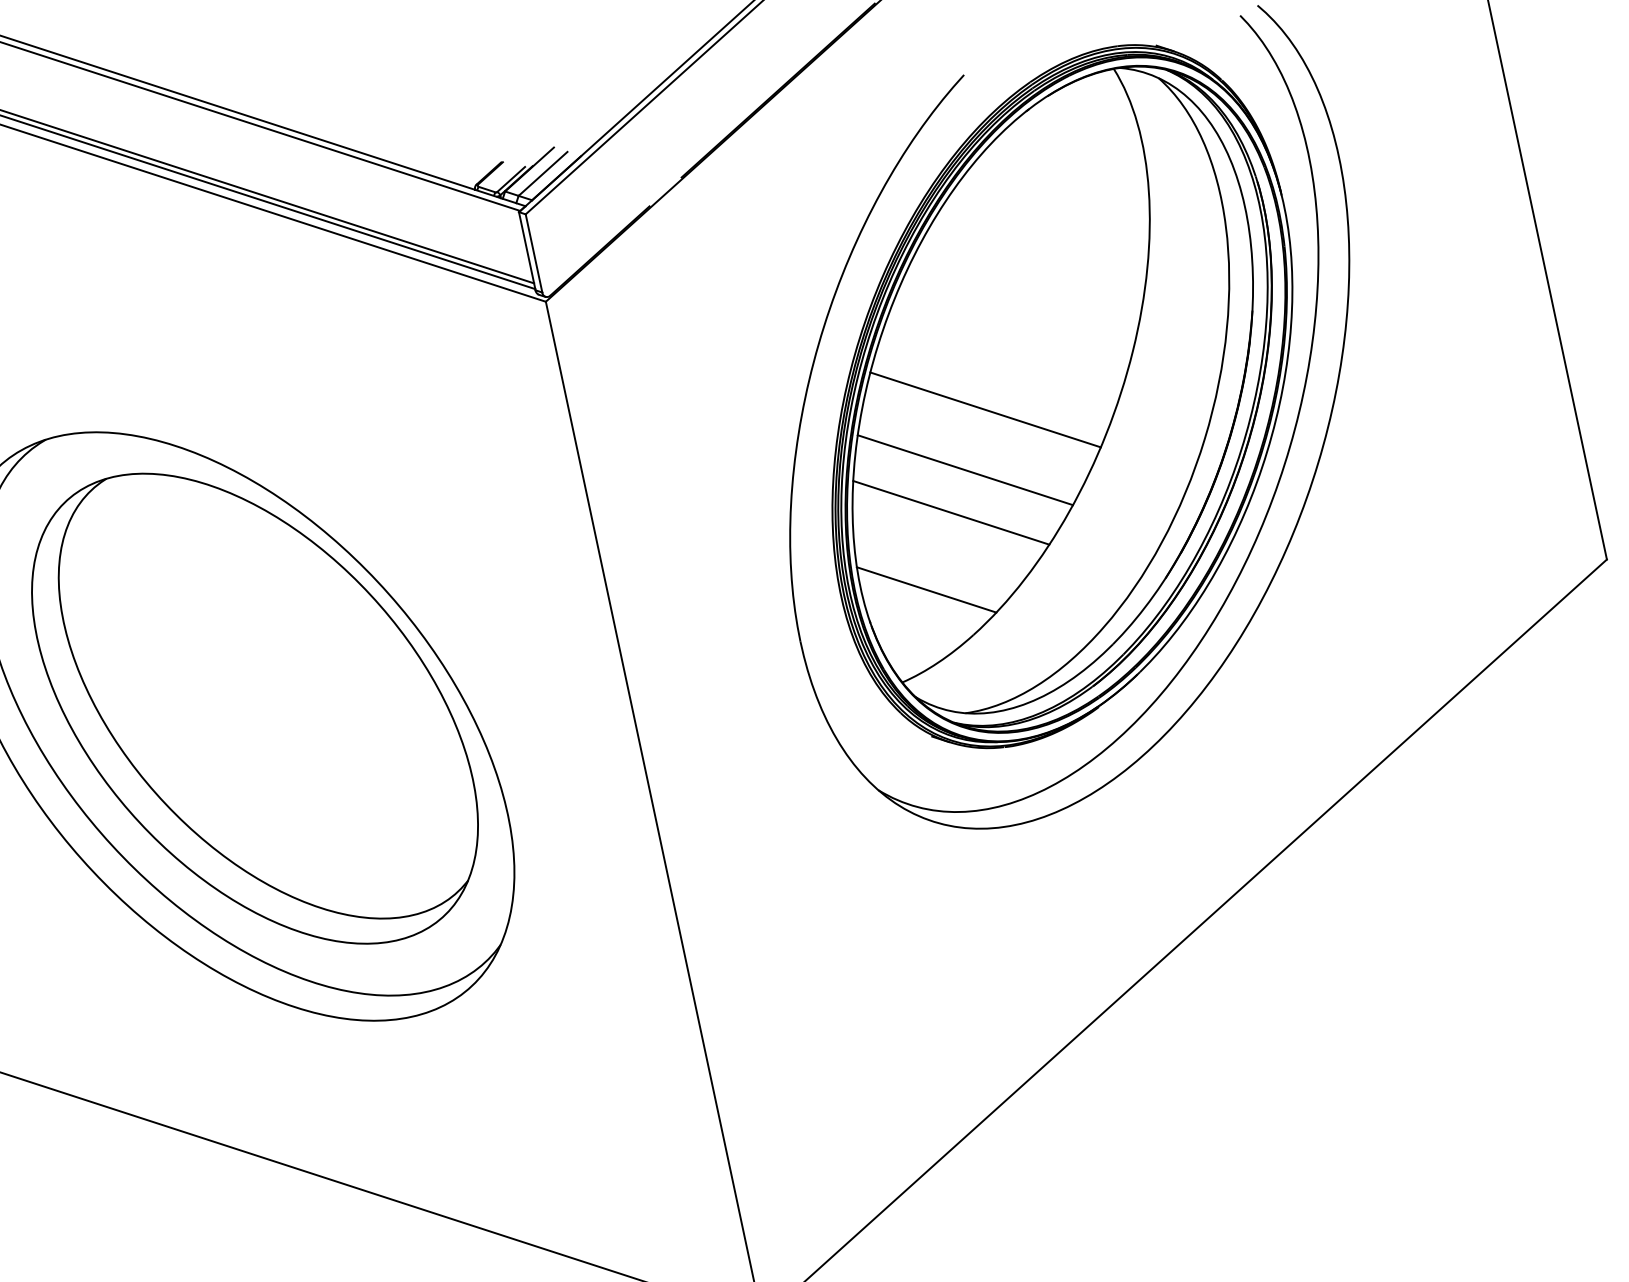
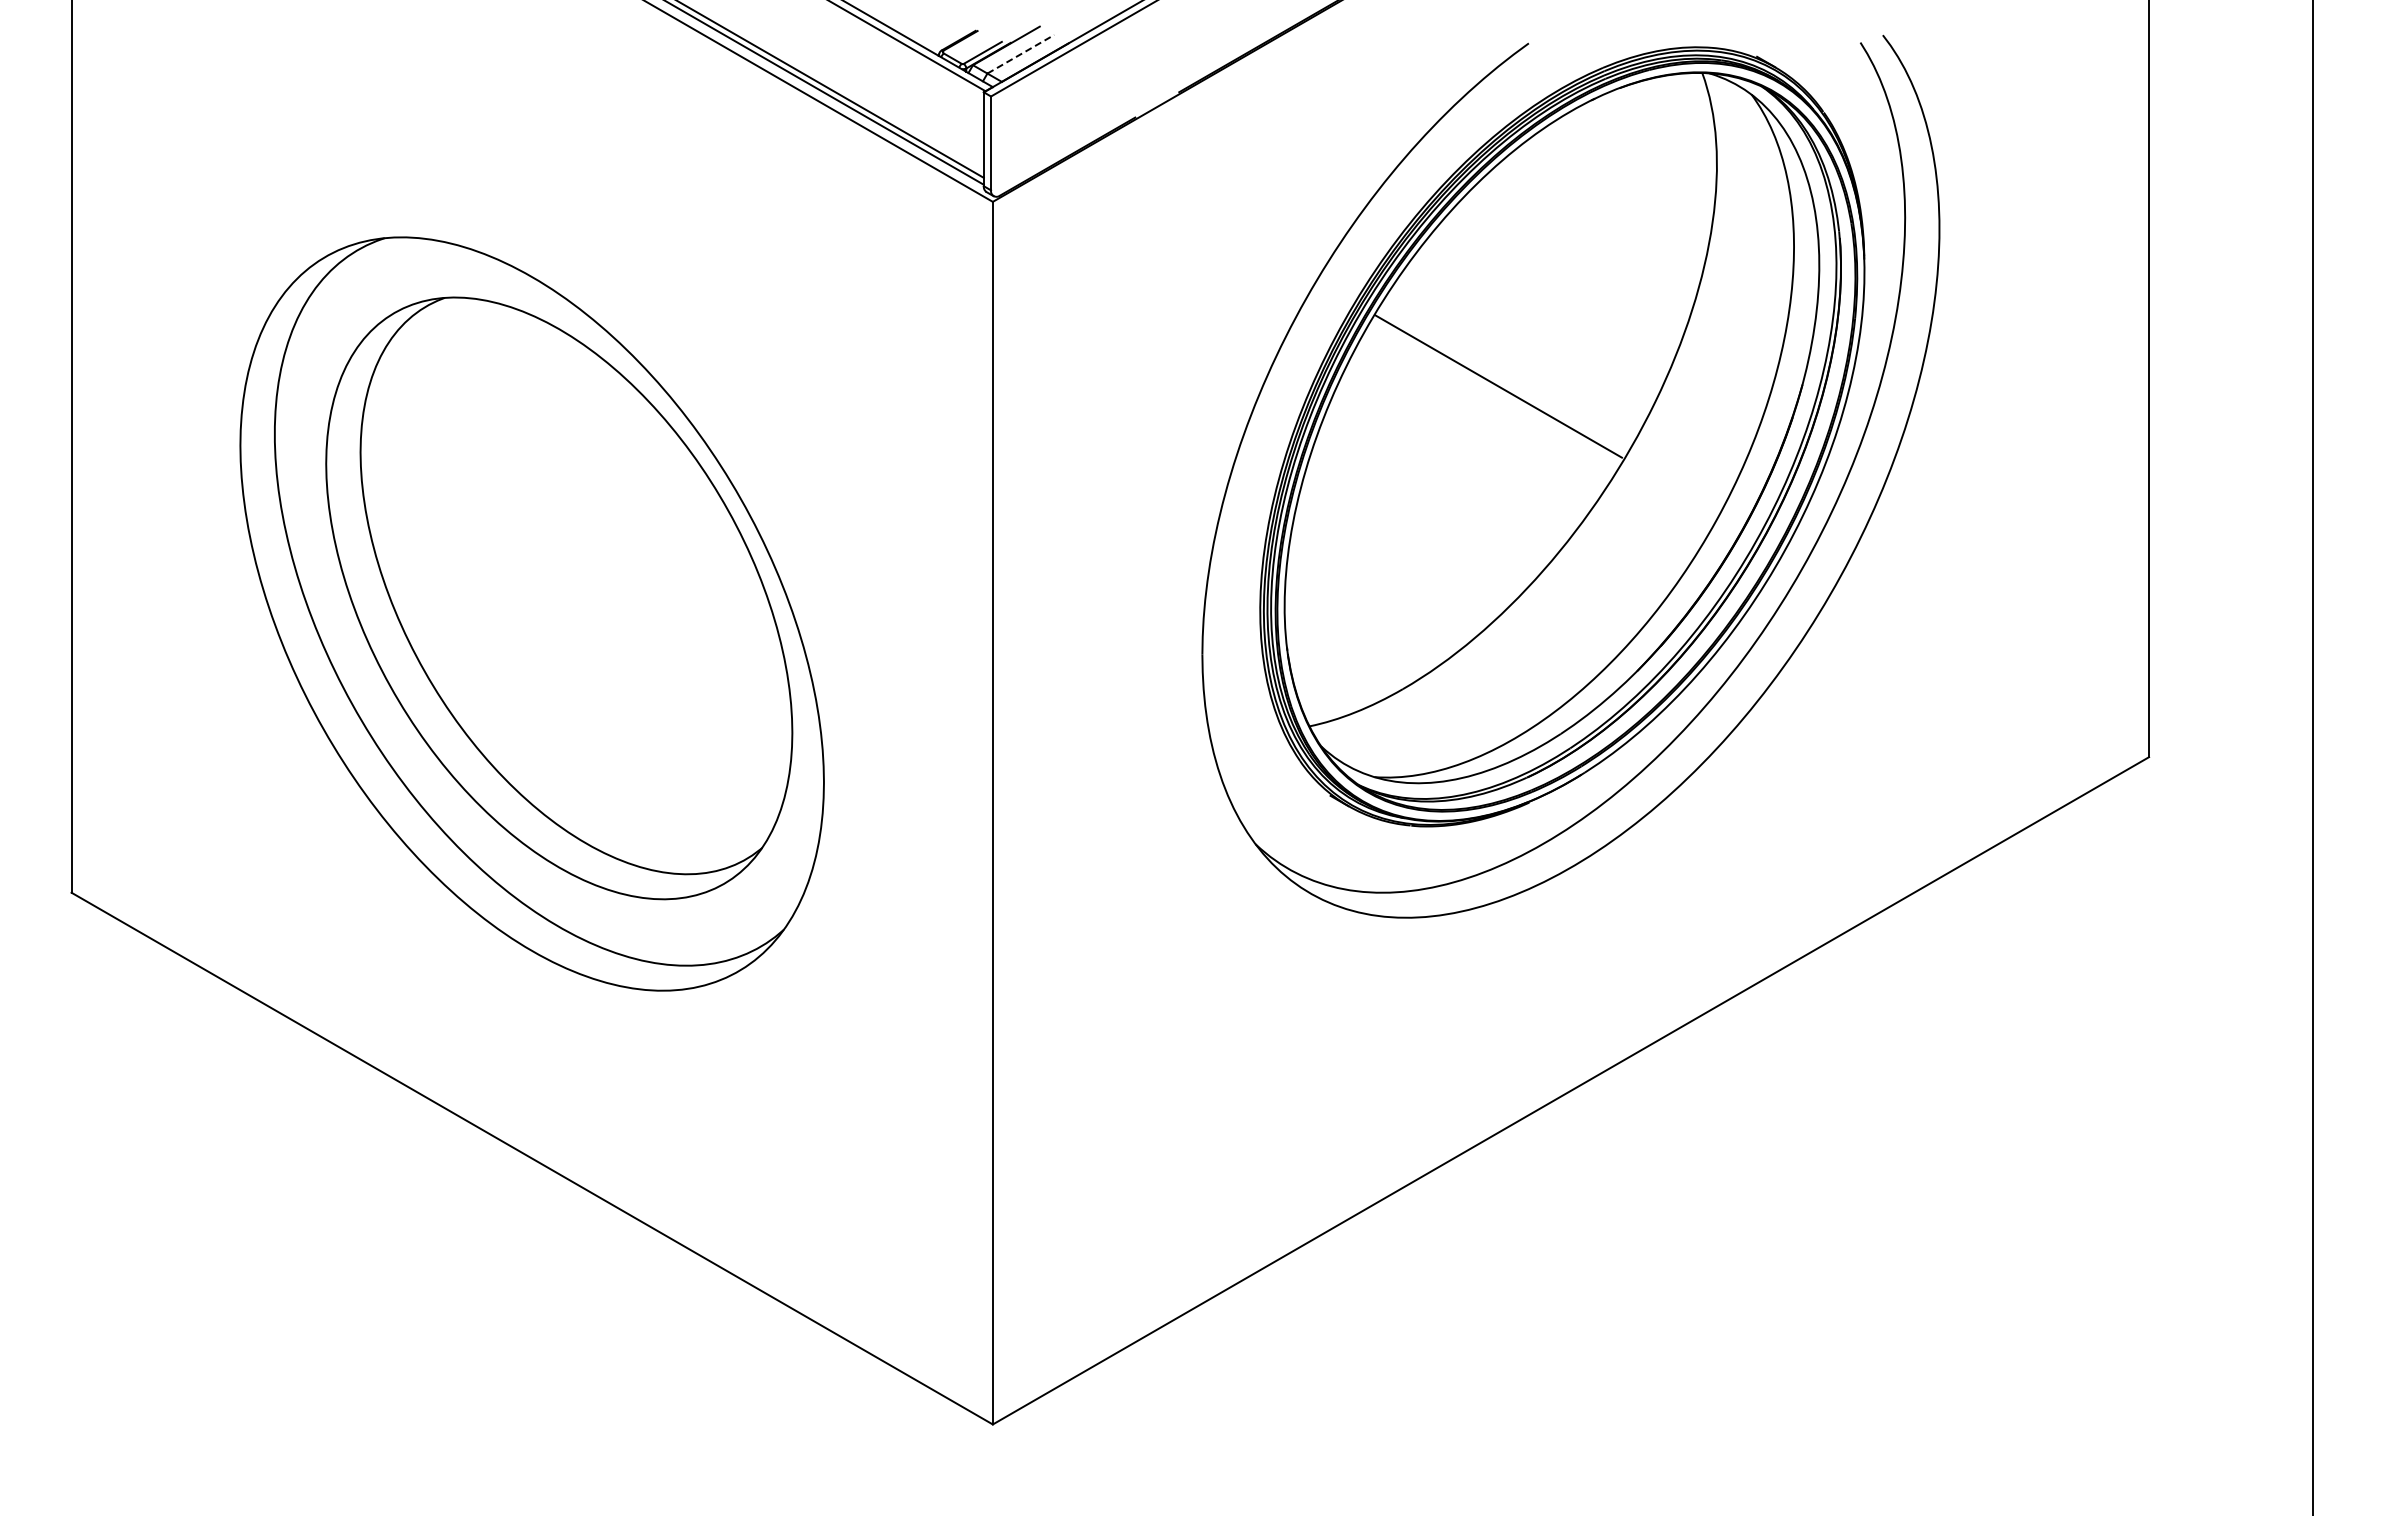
line: (542, 174) -> (1020, 54), solid -> dashed
line: (985, 409) -> (1498, 386), moved
line: (965, 469) -> (1433, 497), removed
line: (951, 512) -> (1407, 542), removed
line: (926, 589) -> (1359, 625), removed

